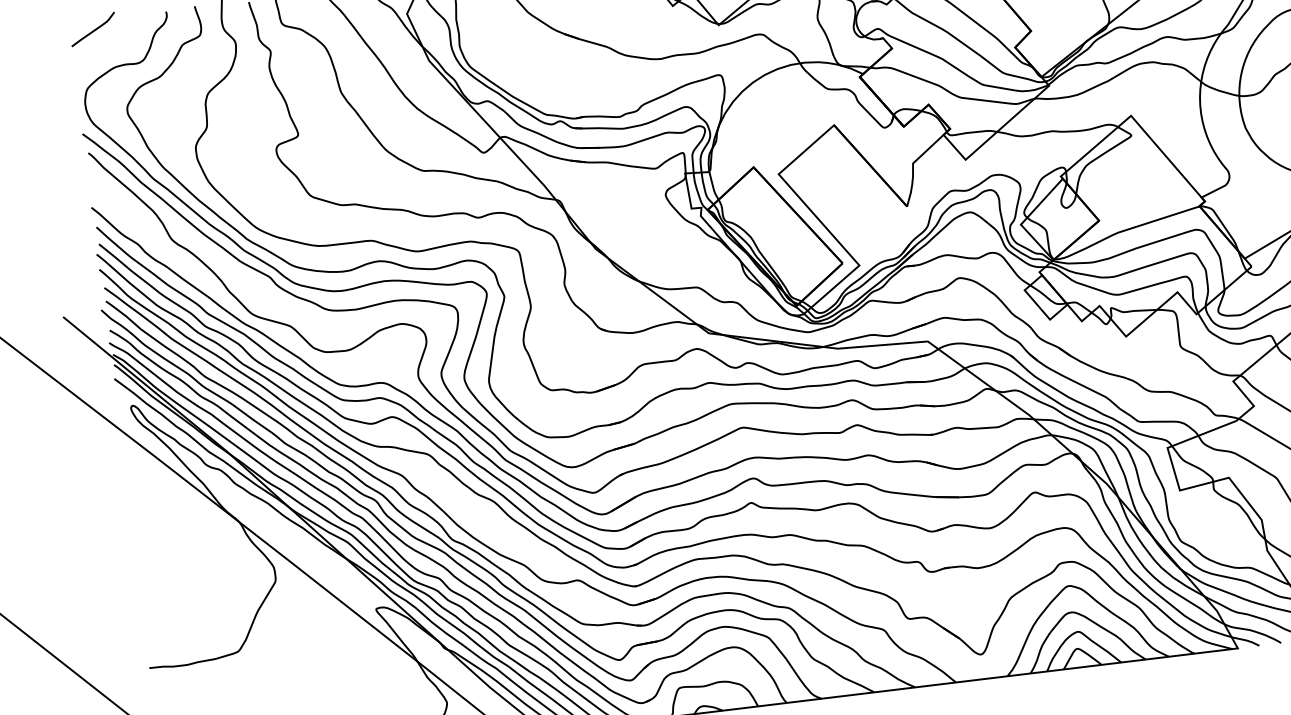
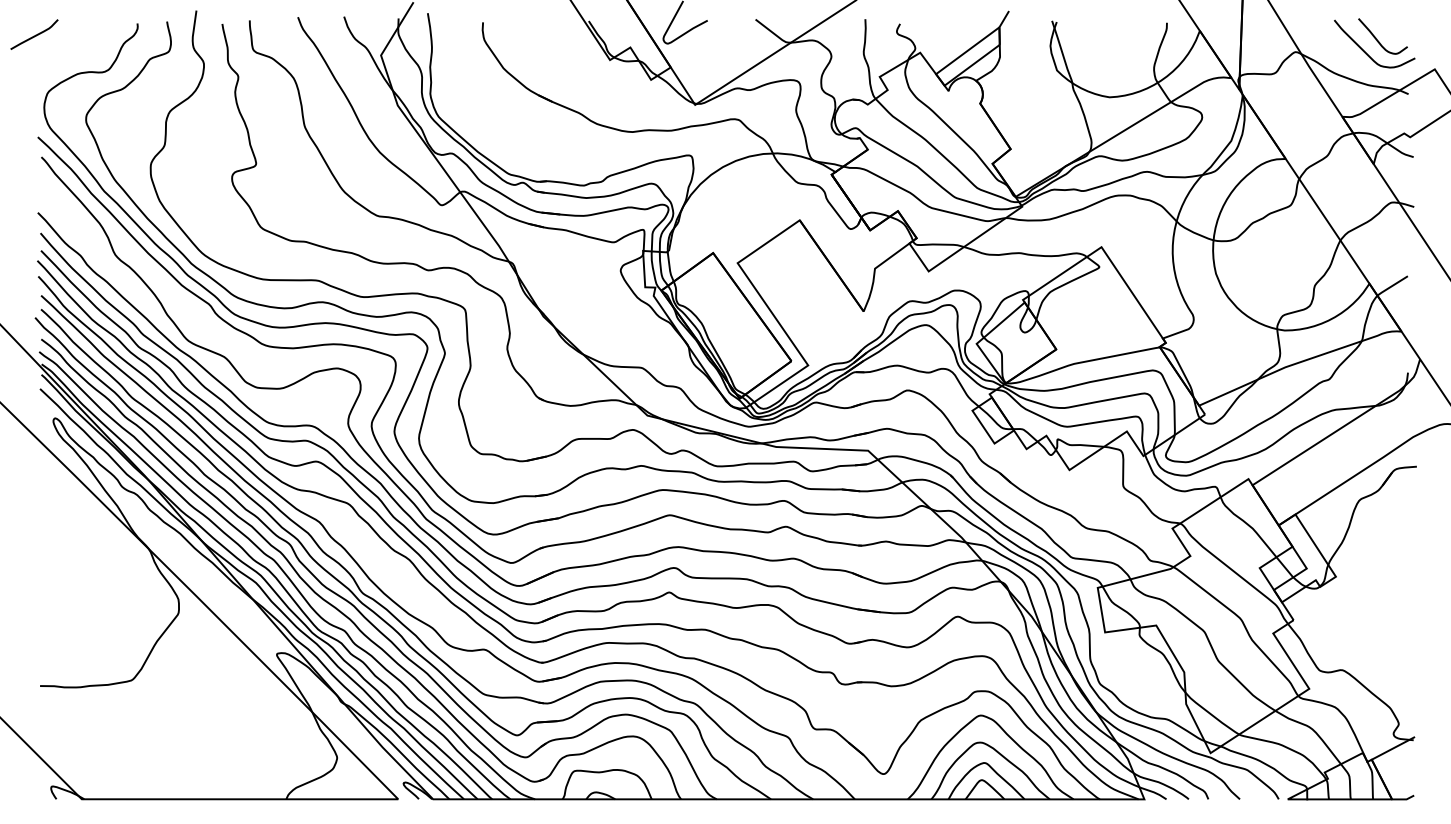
curve: (94, 29) -> (35, 34), moved

